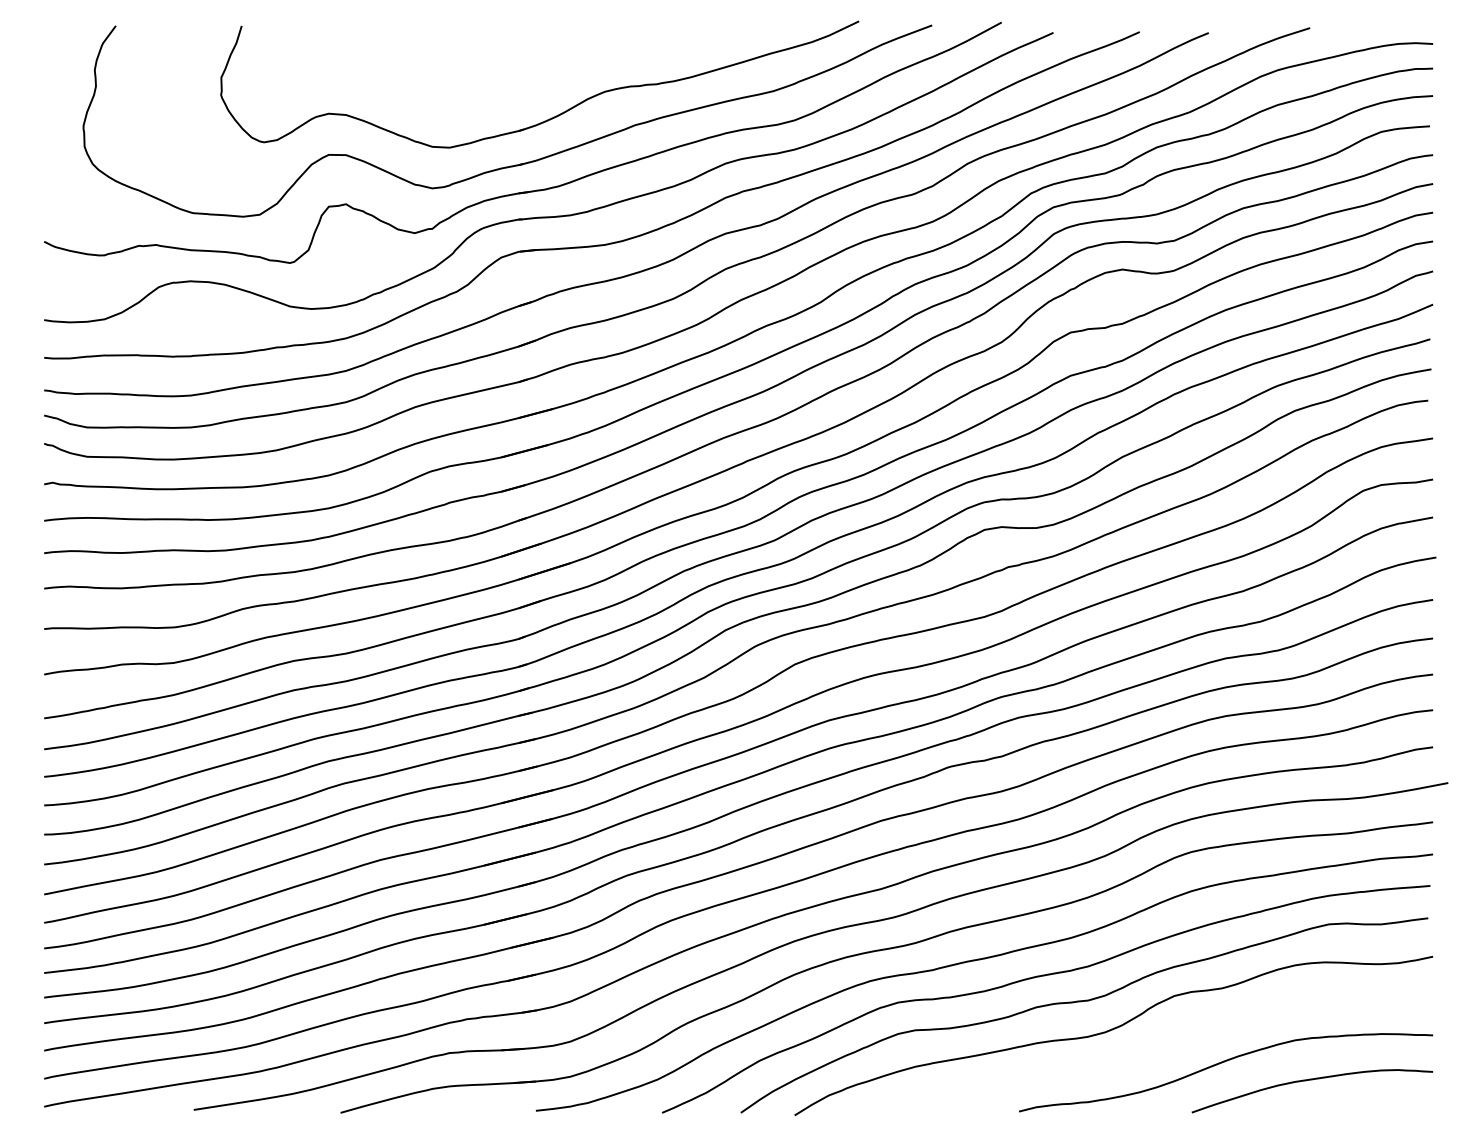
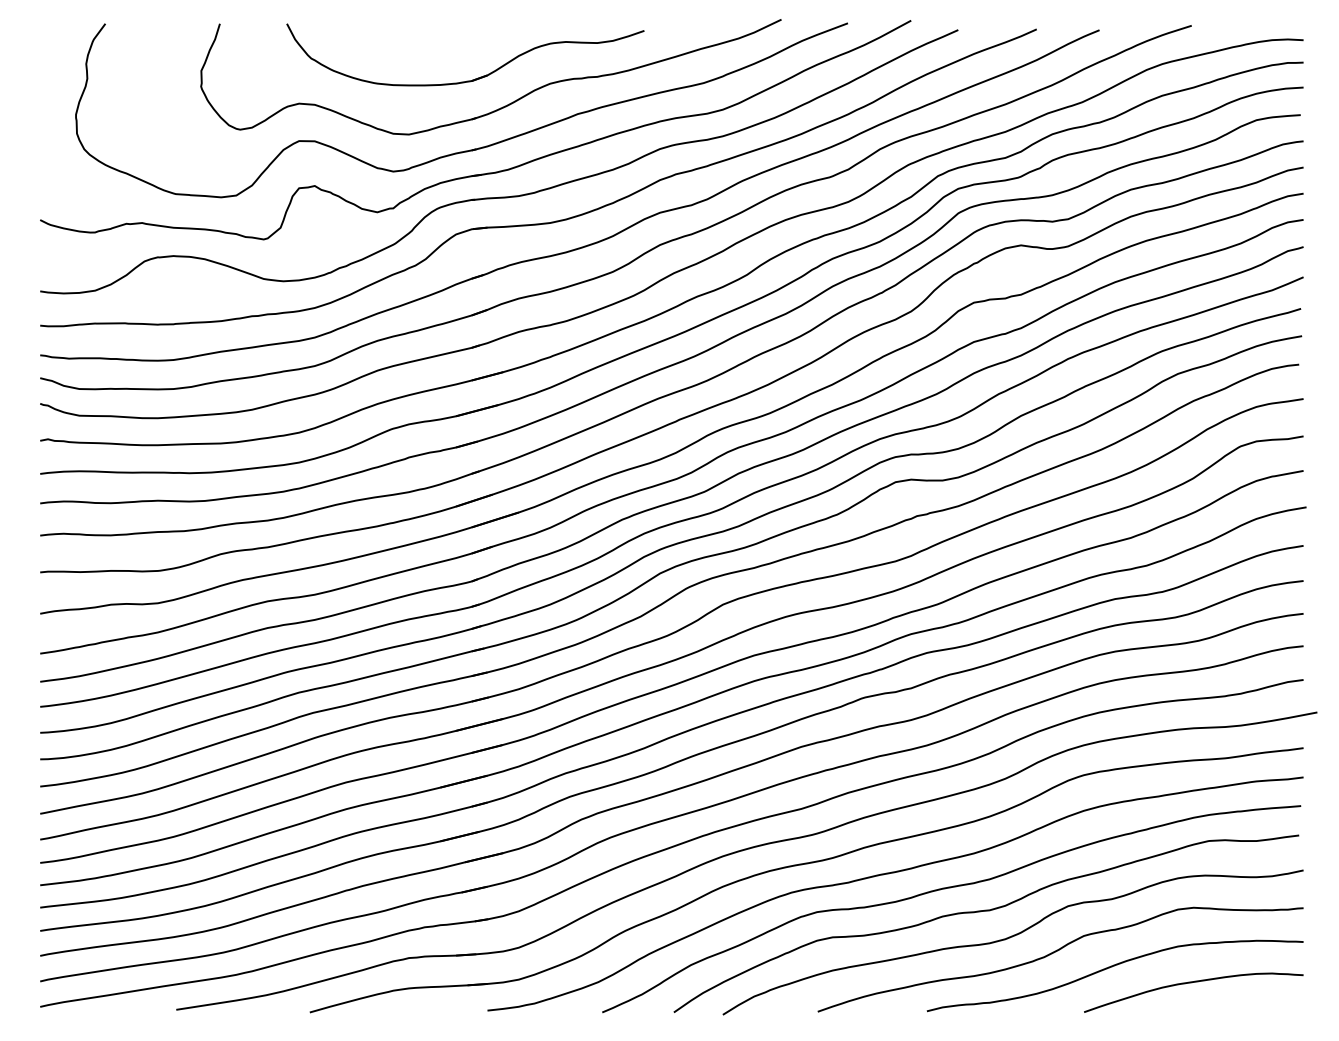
part: (521, 86) -> (474, 78), added
curve: (1161, 1046) -> (1056, 952), added

